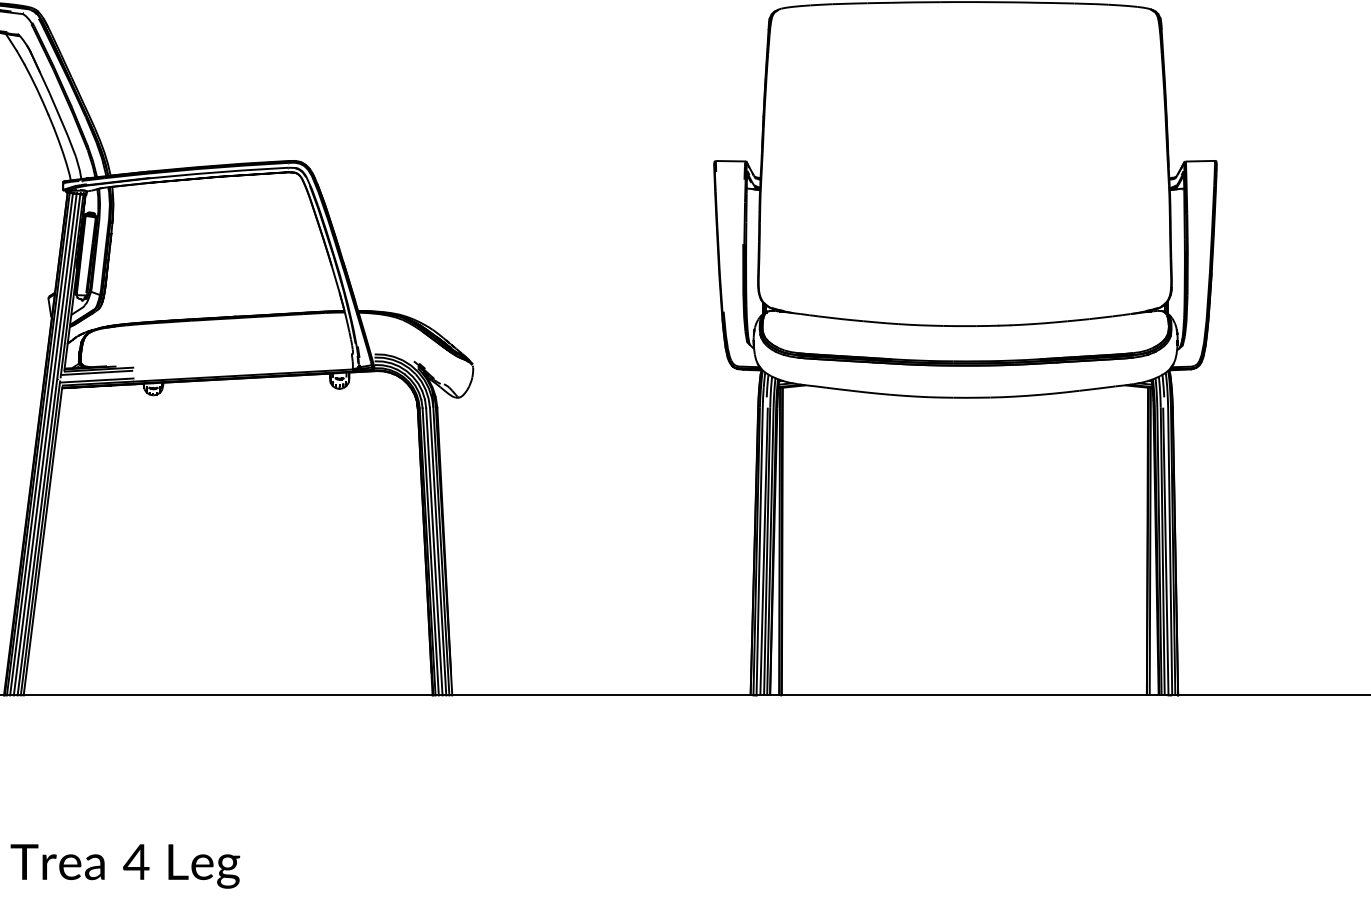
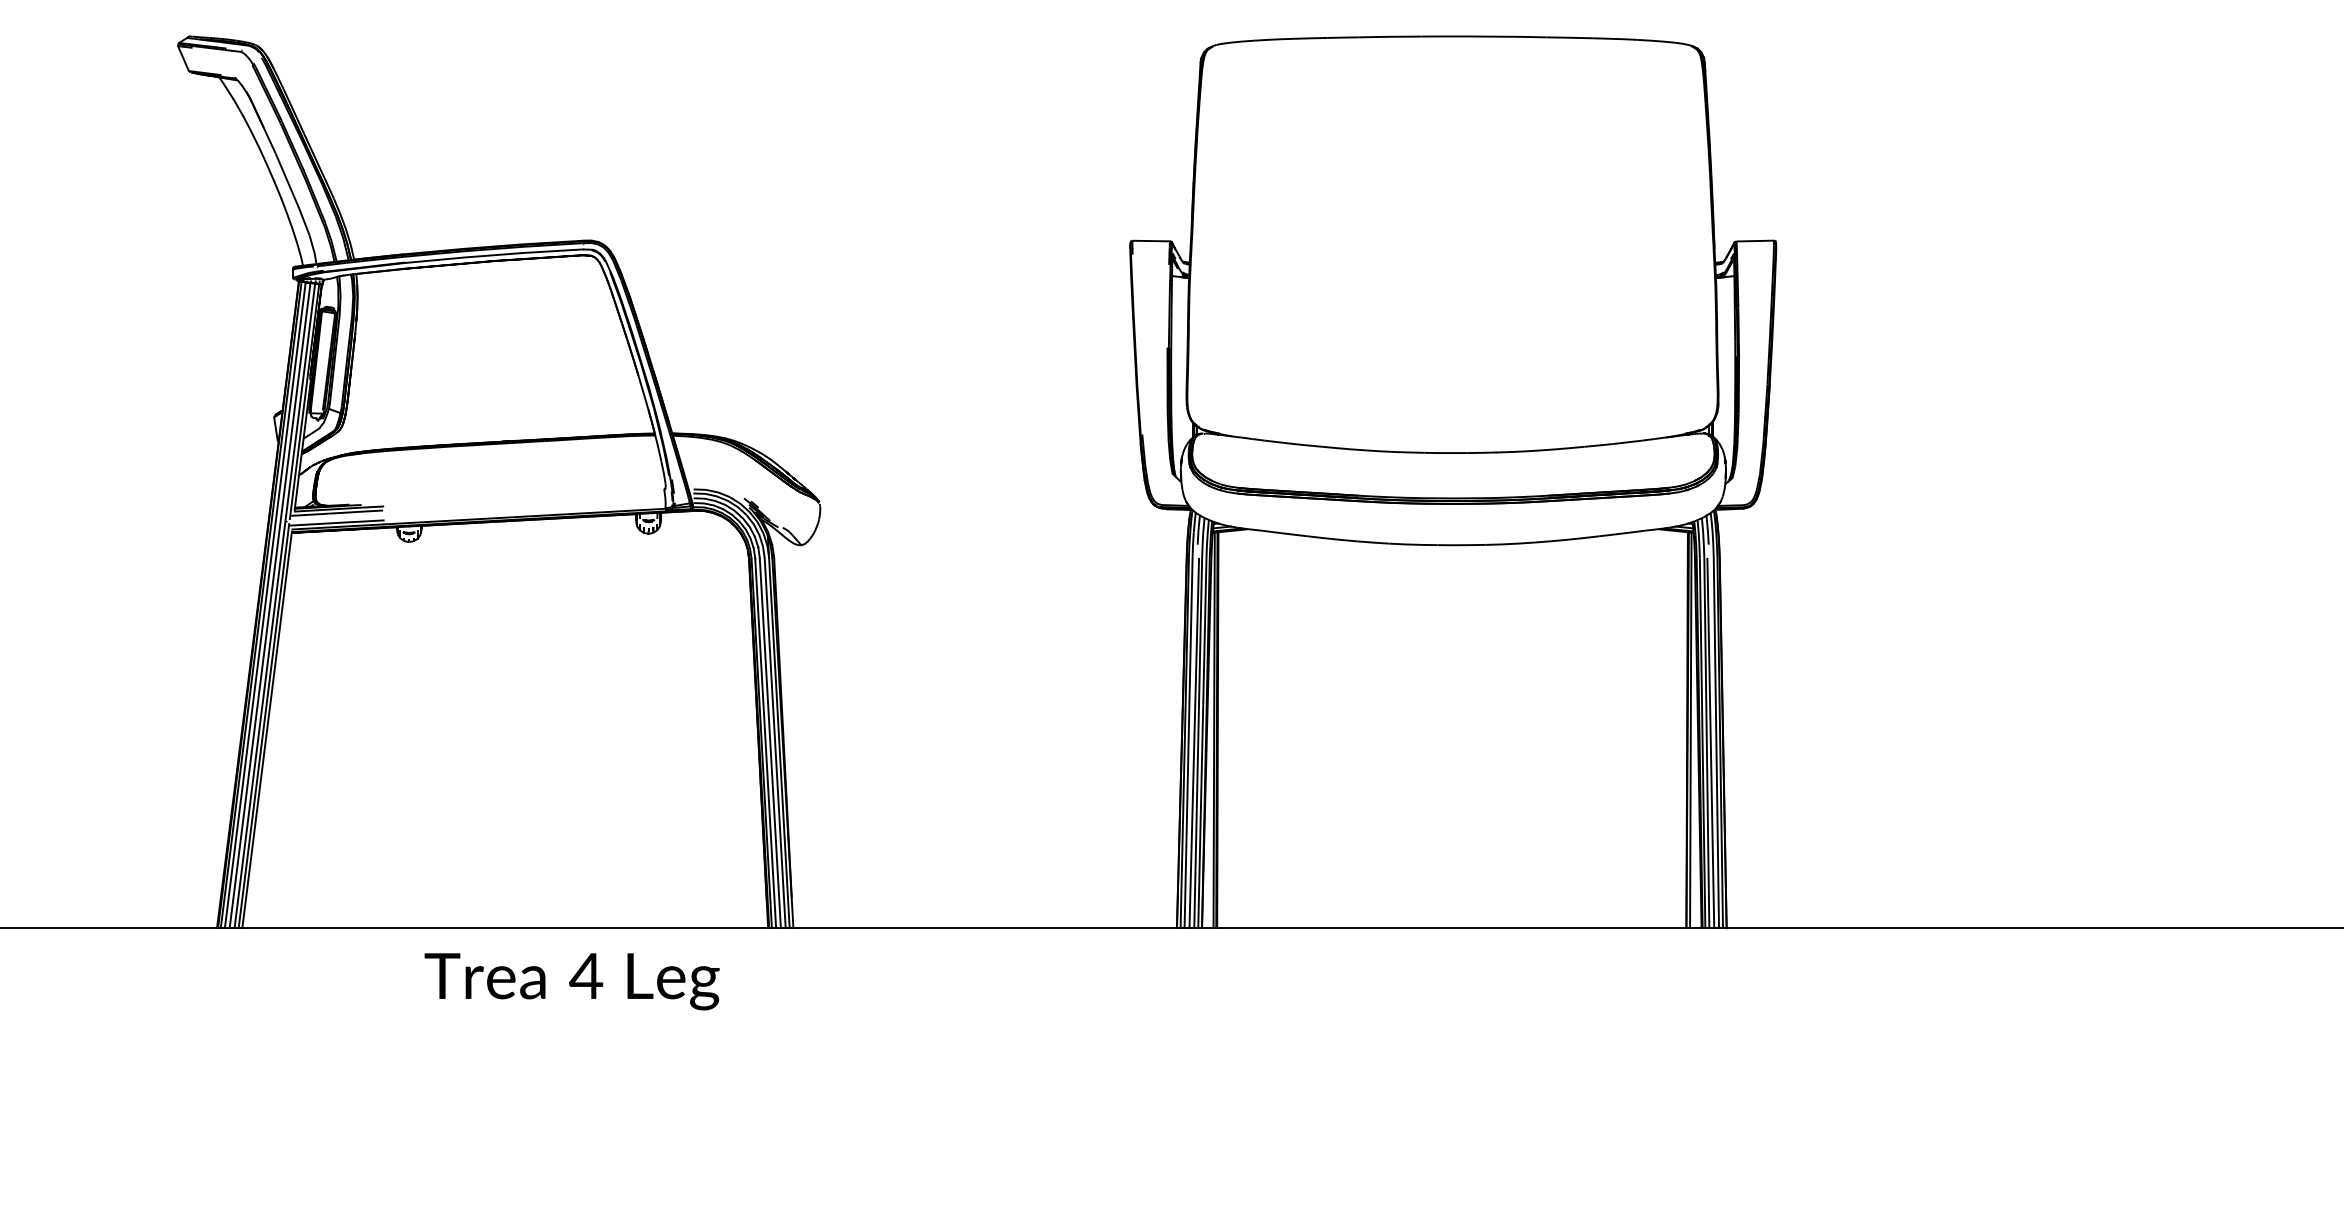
text: (124, 866) -> (571, 981), moved

